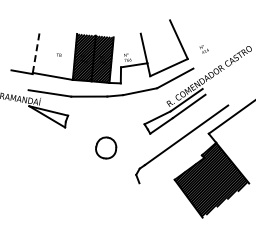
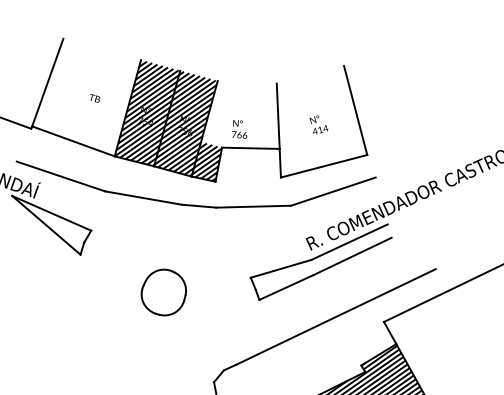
text: (203, 49) -> (317, 125), moved
line: (36, 51) -> (48, 82), dashed -> solid
hatch: (115, 74) -> (207, 160), added
part: (106, 147) -> (164, 291), moved

